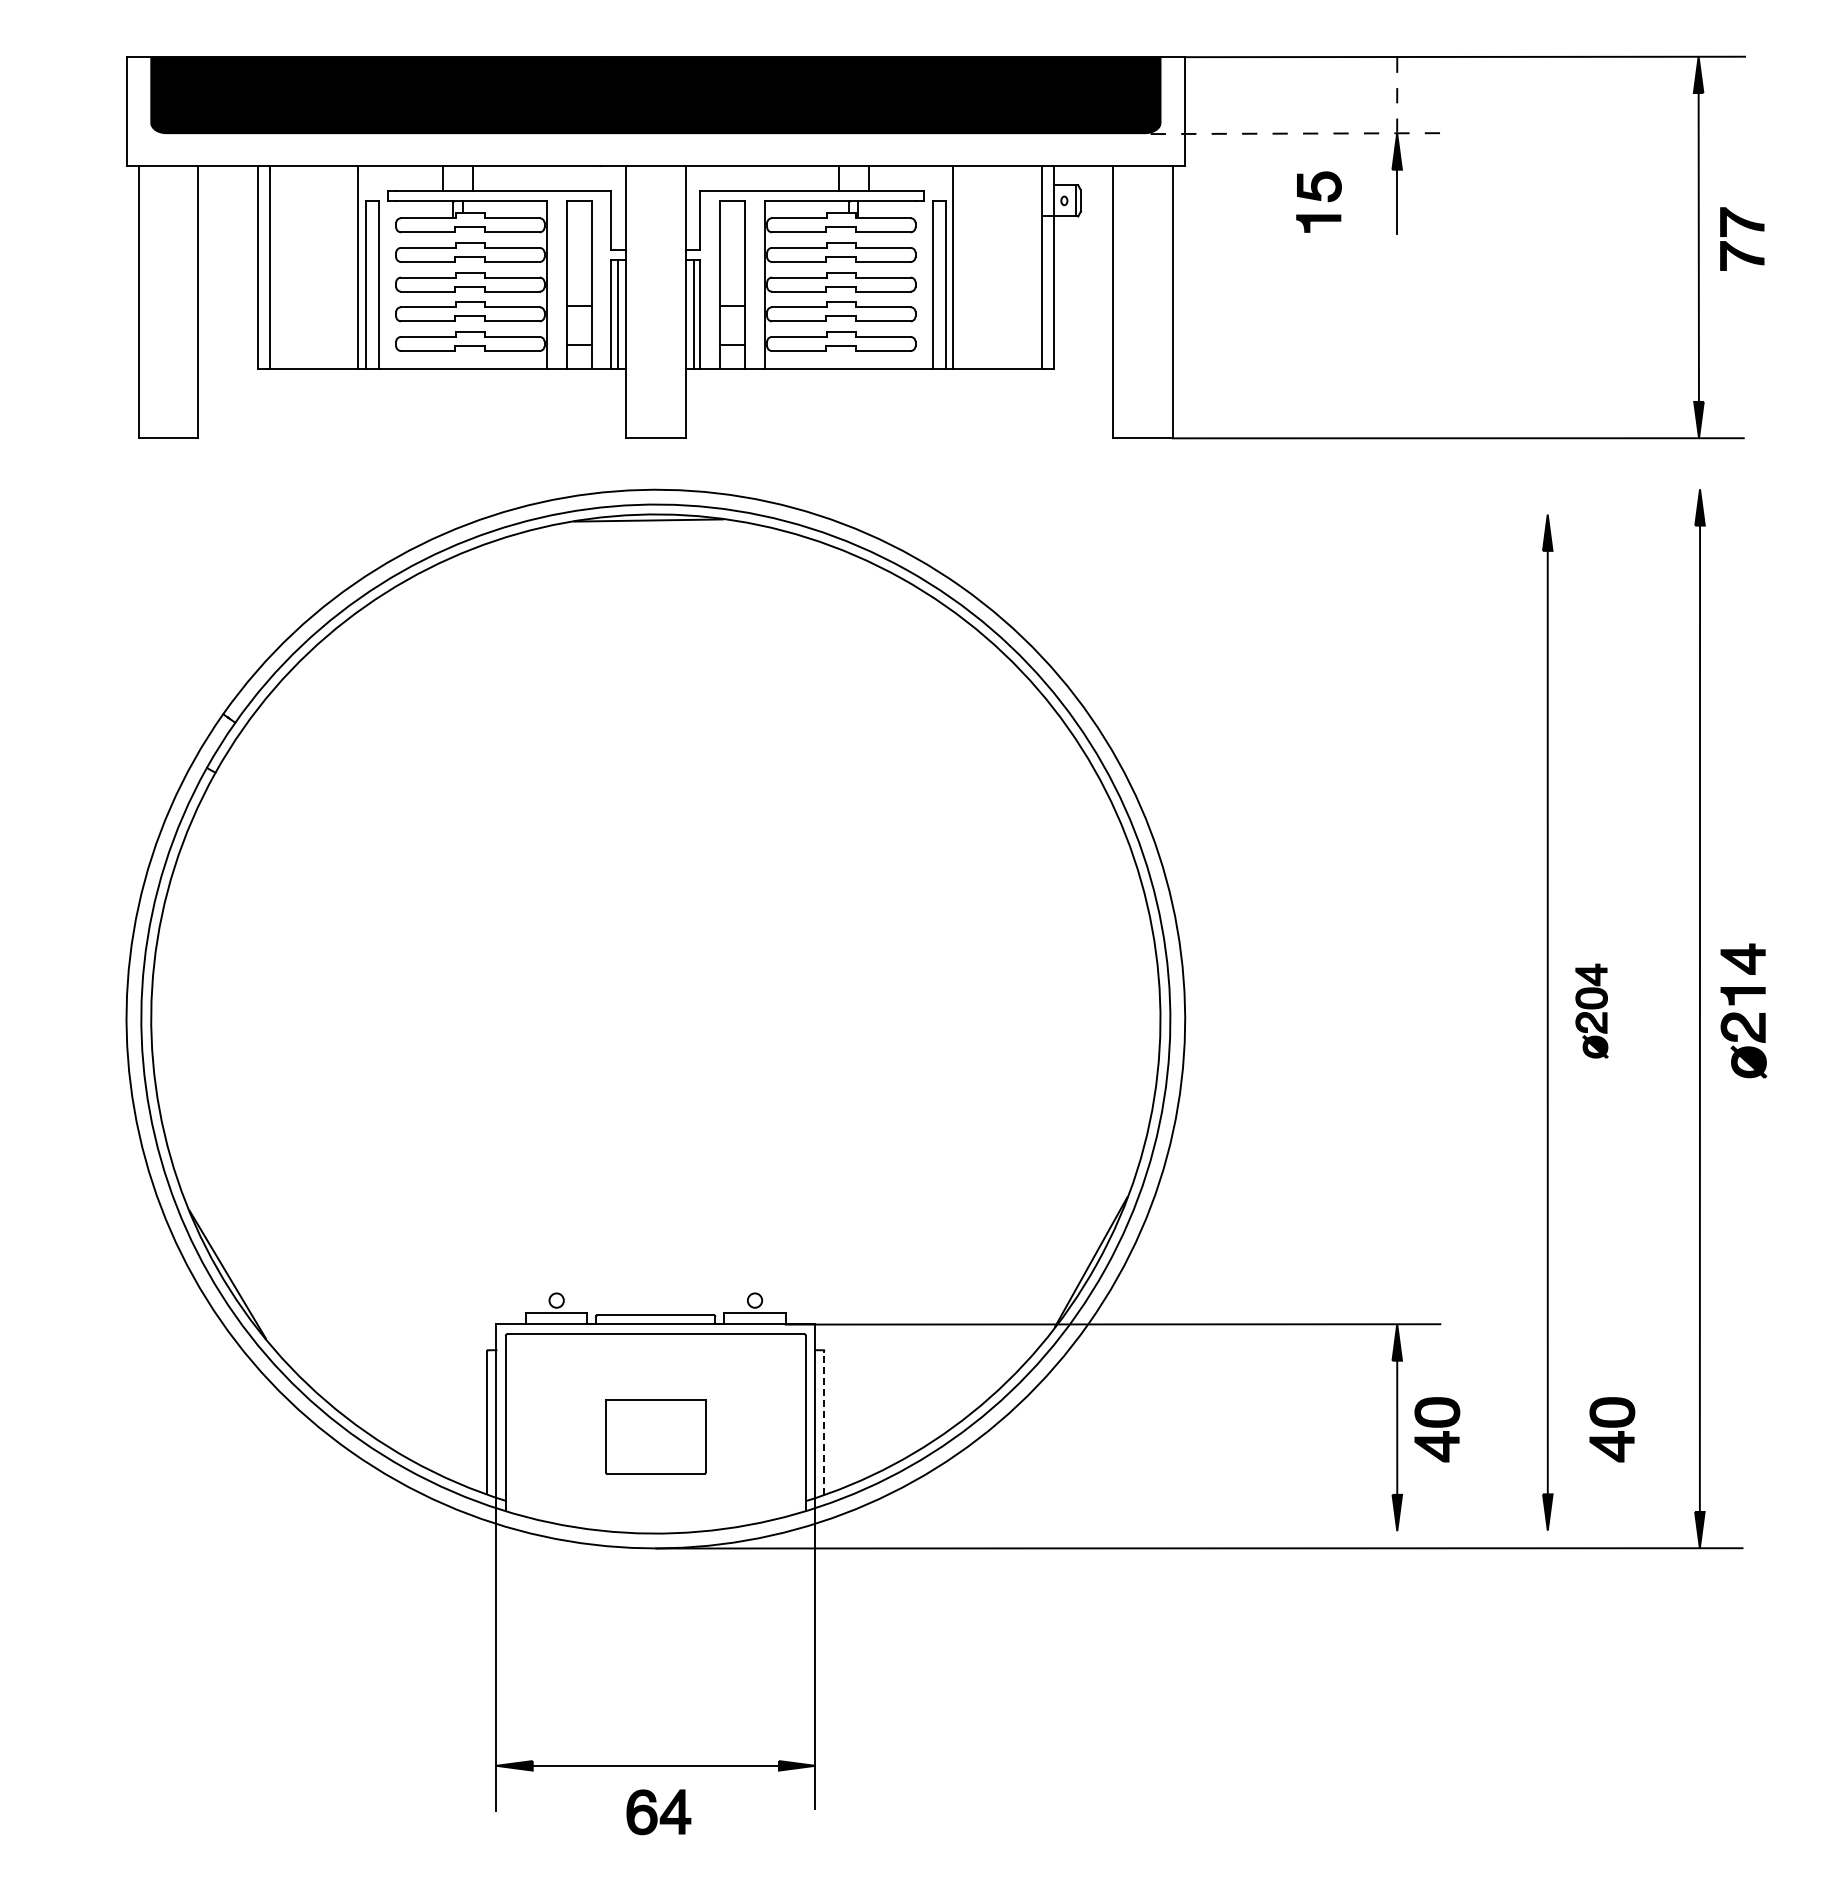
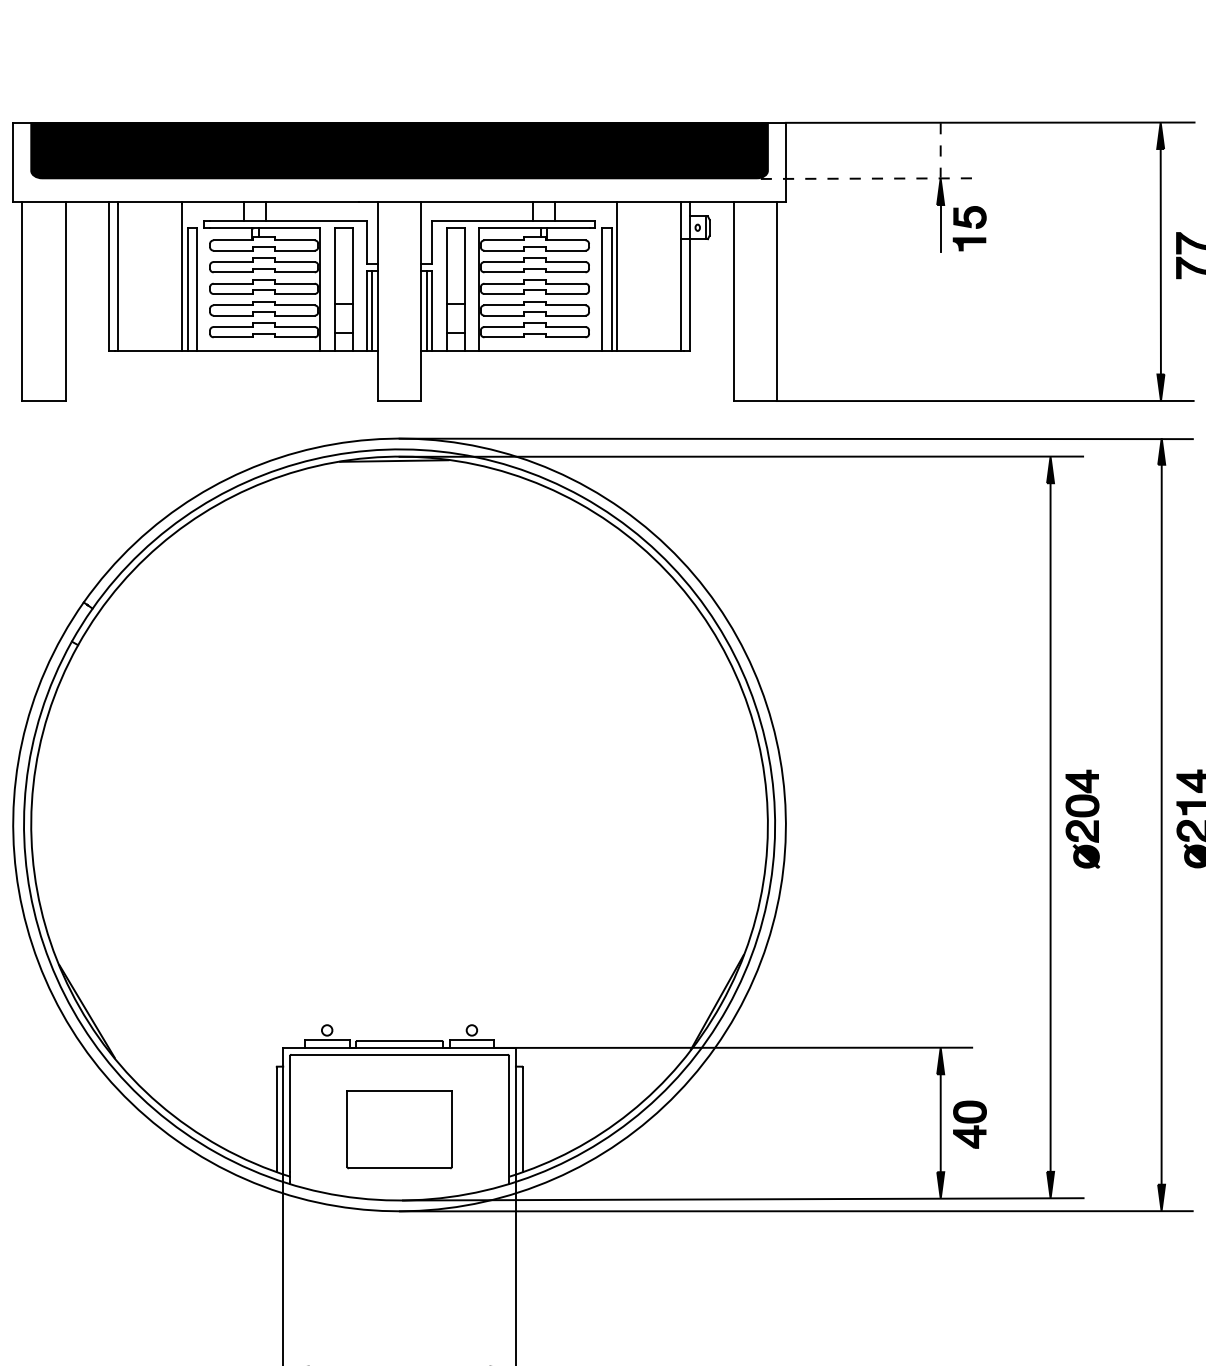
part: (1318, 201) -> (969, 228), moved
line: (1198, 489) -> (795, 438), added
line: (1123, 514) -> (740, 456), added
part: (1591, 1010) -> (1082, 818), size x1.43
line: (824, 1422) -> (522, 1119), dashed -> solid
part: (1612, 1429) -> (1097, 1124), removed
part: (655, 1436) -> (399, 1129), size x1.43
line: (1126, 1531) -> (743, 1198), added

